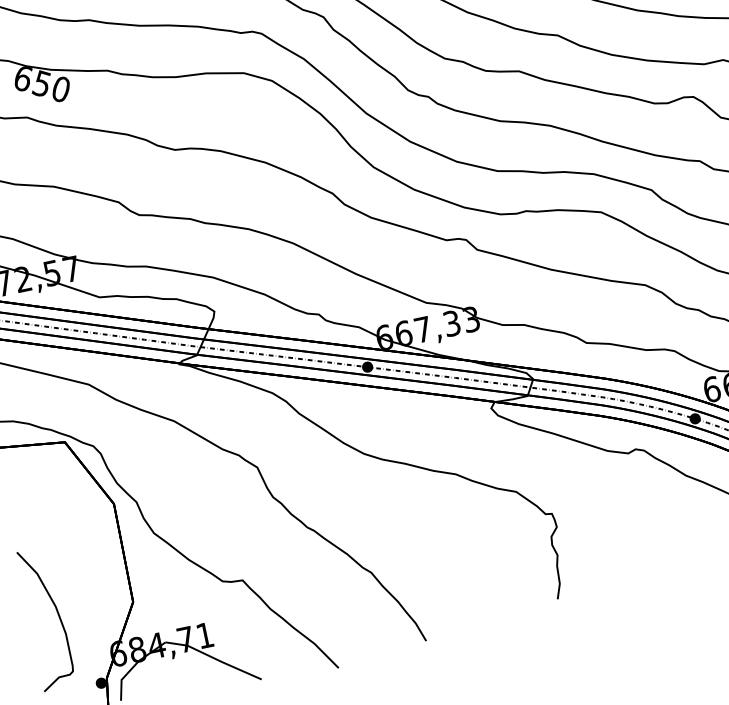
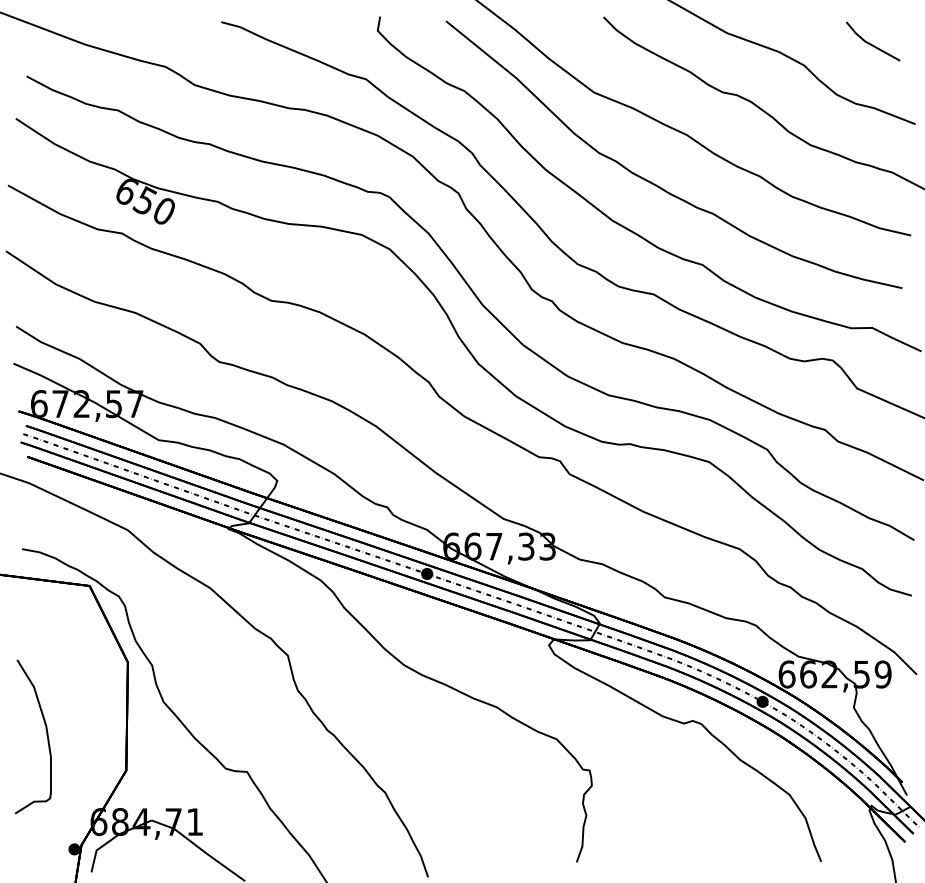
curve: (57, 615) -> (46, 735), moved

